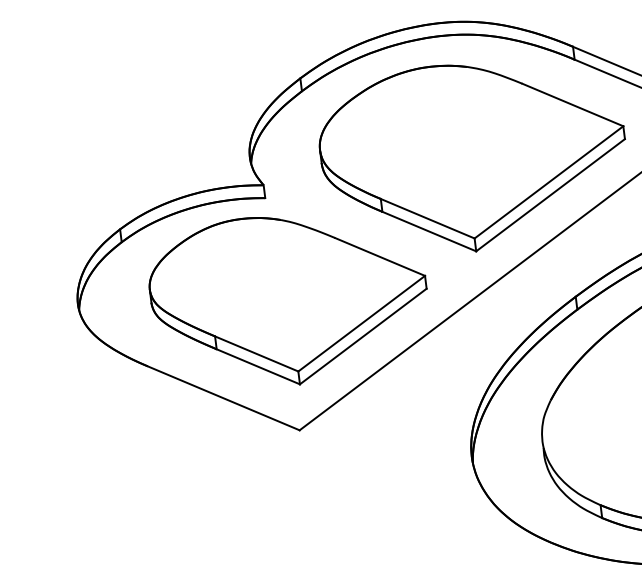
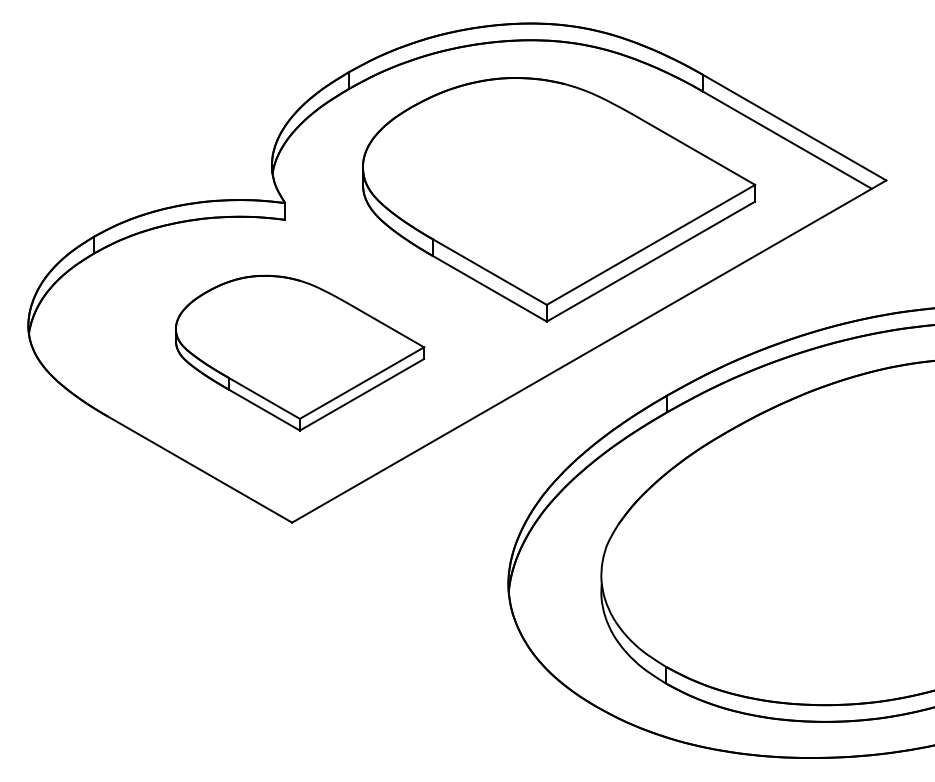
part: (289, 298) -> (299, 352), size x0.7

